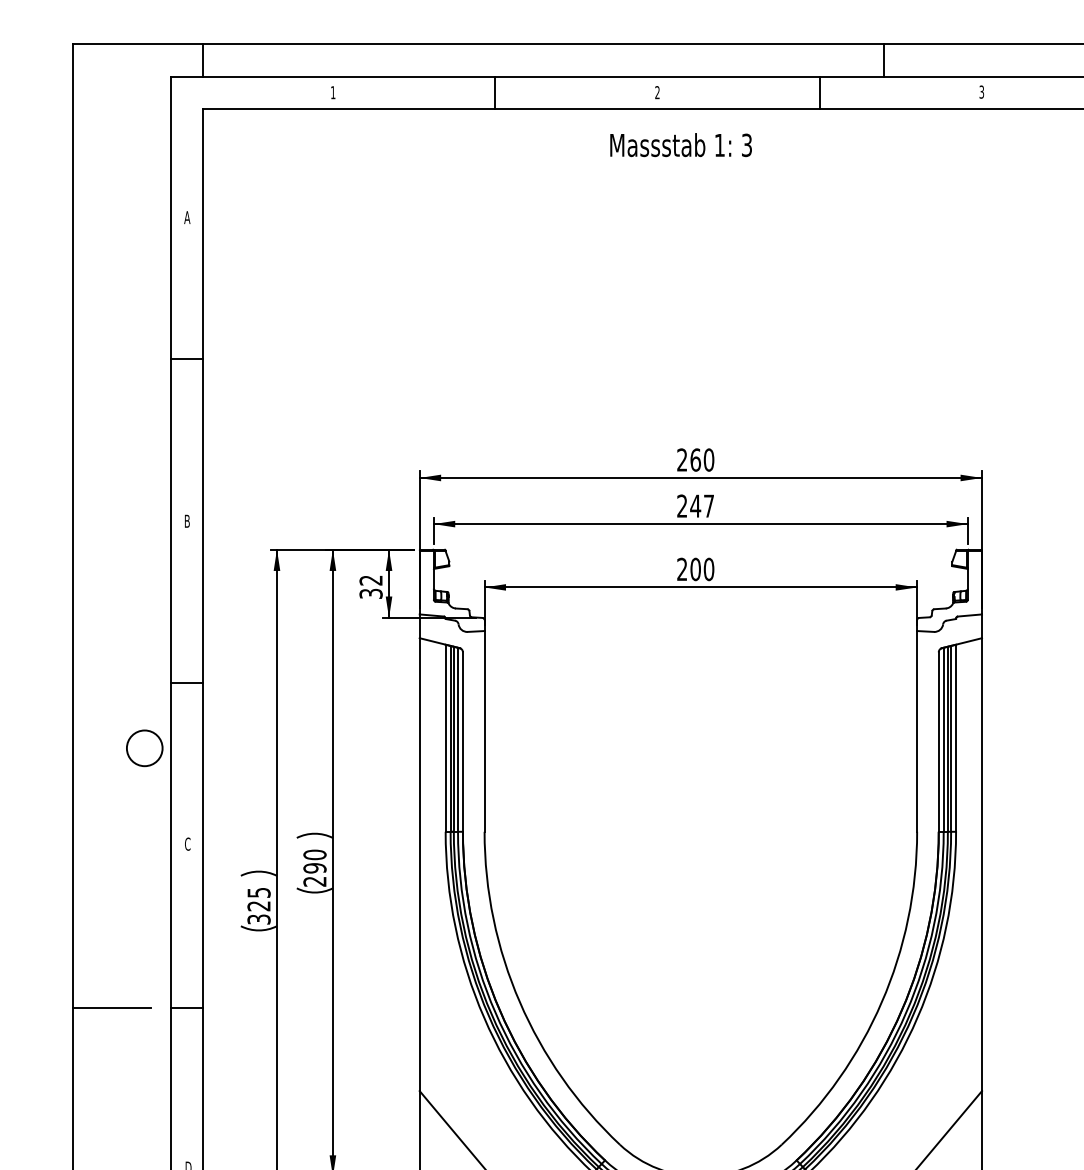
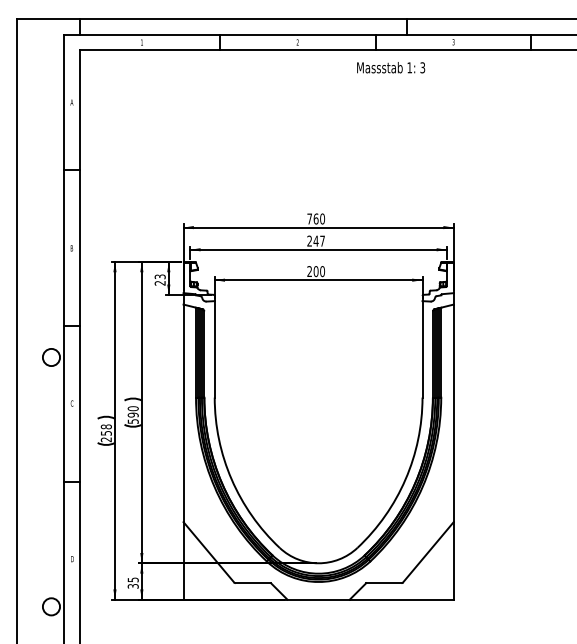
text: (681, 144) -> (391, 67), moved
text: (681, 459) -> (309, 218), 260 -> 760
text: (371, 585) -> (160, 279), 32 -> 23
text: (313, 881) -> (132, 421), 290 -> 590
text: (257, 906) -> (105, 433), 325 -> 258
line: (111, 1008) -> (35, 482), removed

